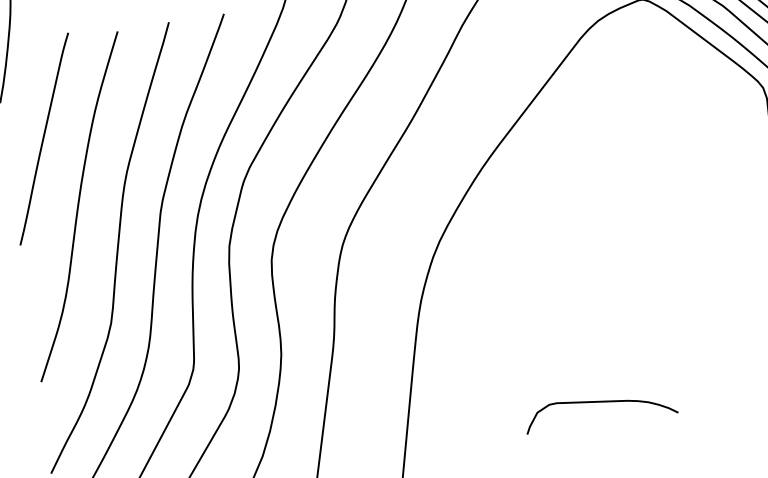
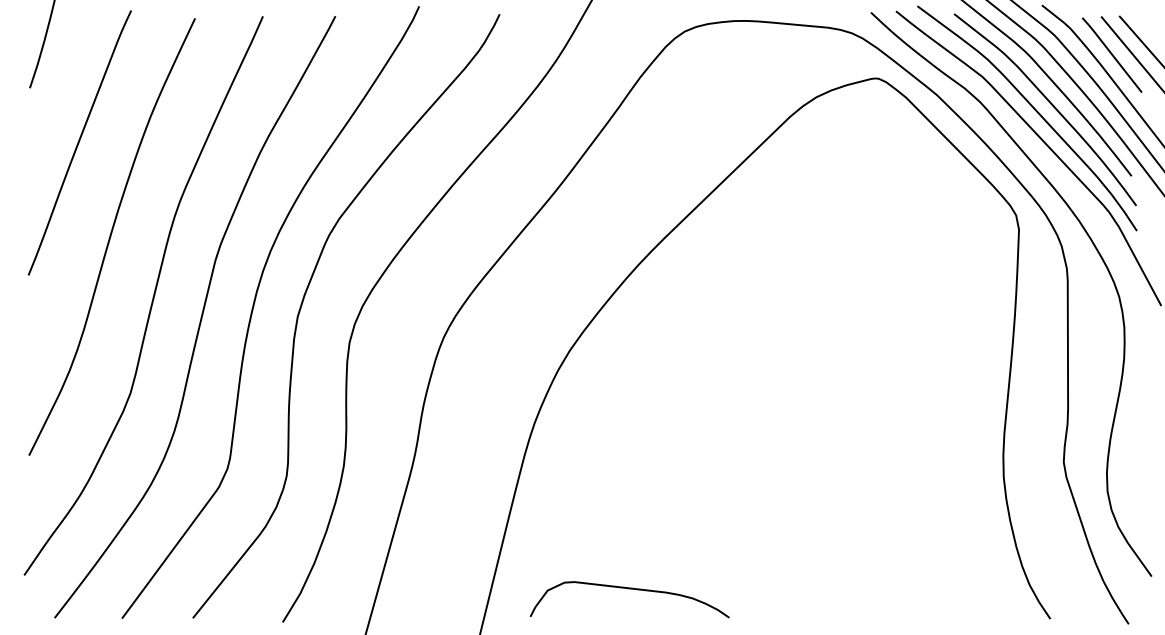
curve: (599, 402) -> (629, 589), moved

